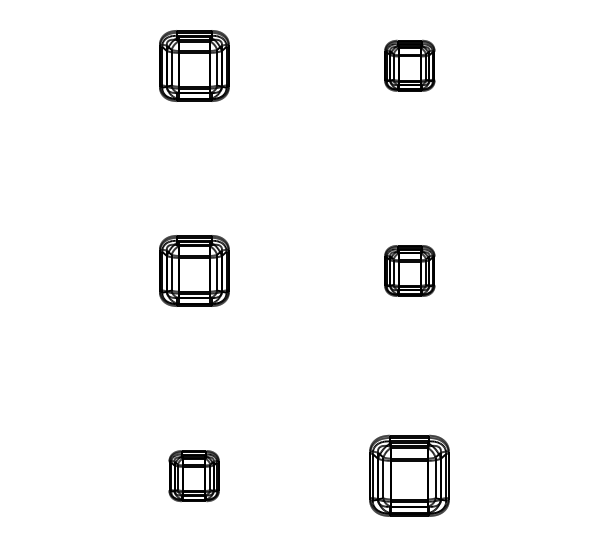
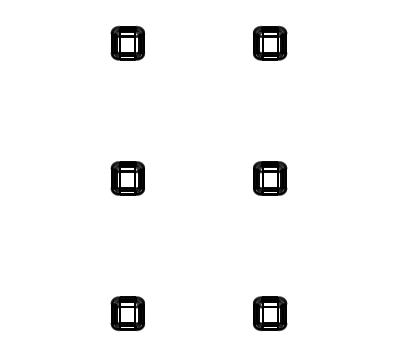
part: (193, 64) -> (127, 42), size x0.71
part: (193, 271) -> (127, 178), size x0.71
part: (410, 475) -> (270, 313), size x0.62

